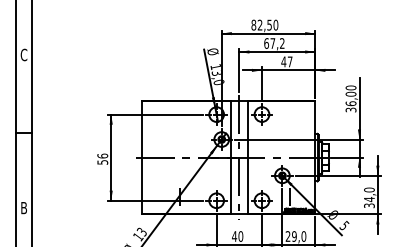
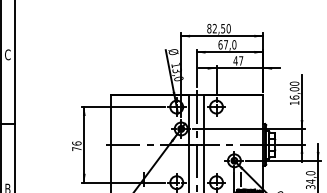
text: (281, 43) -> (233, 44), 67,2 -> 67,0
text: (350, 109) -> (294, 102), 36,00 -> 16,00
text: (102, 162) -> (76, 149), 56 -> 76

